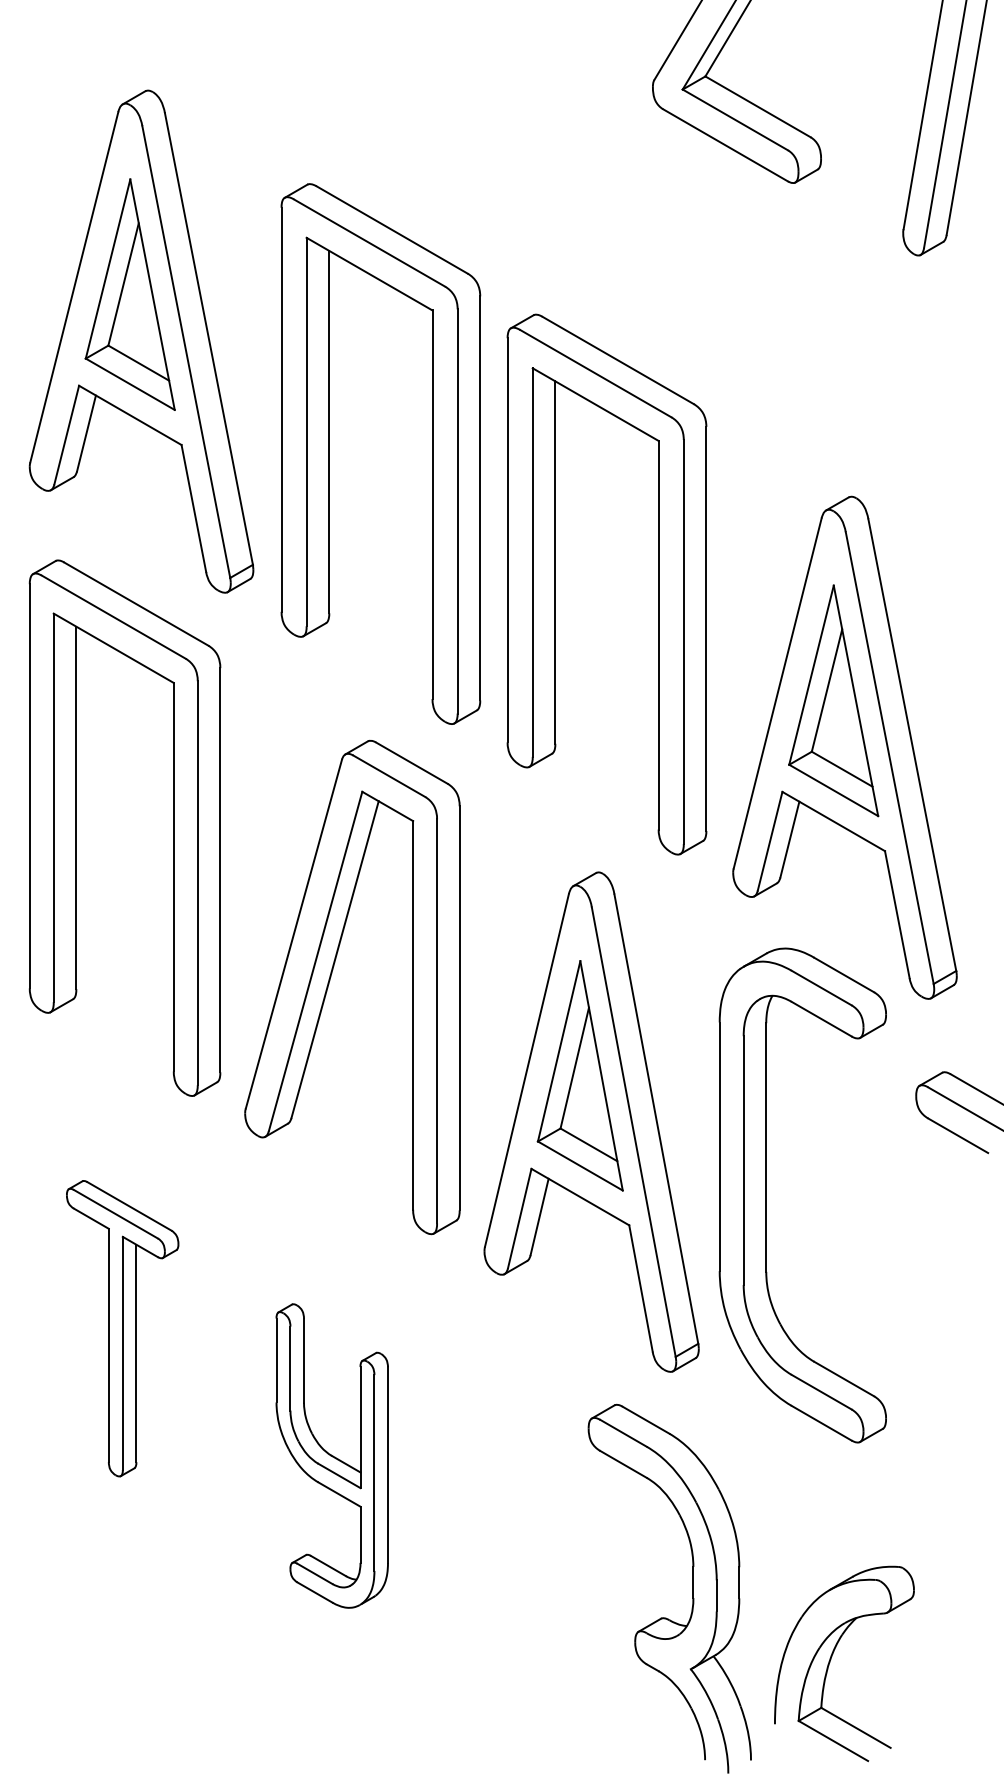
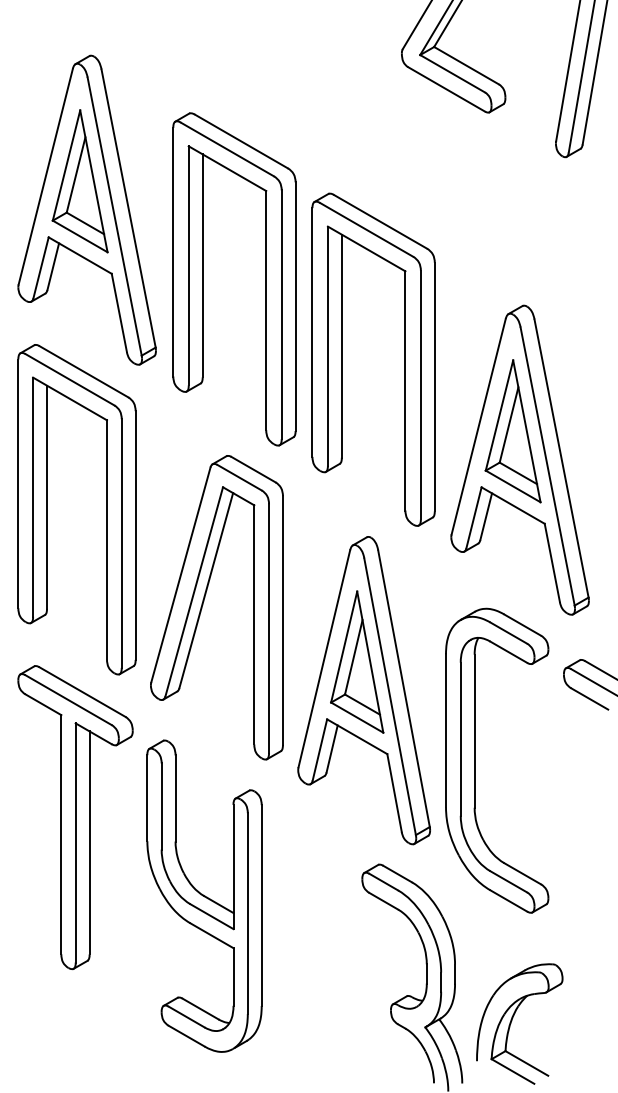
part: (767, 1195) -> (475, 760), moved
part: (122, 1328) -> (75, 817), size x1.67
part: (332, 1455) -> (204, 895), size x1.67

